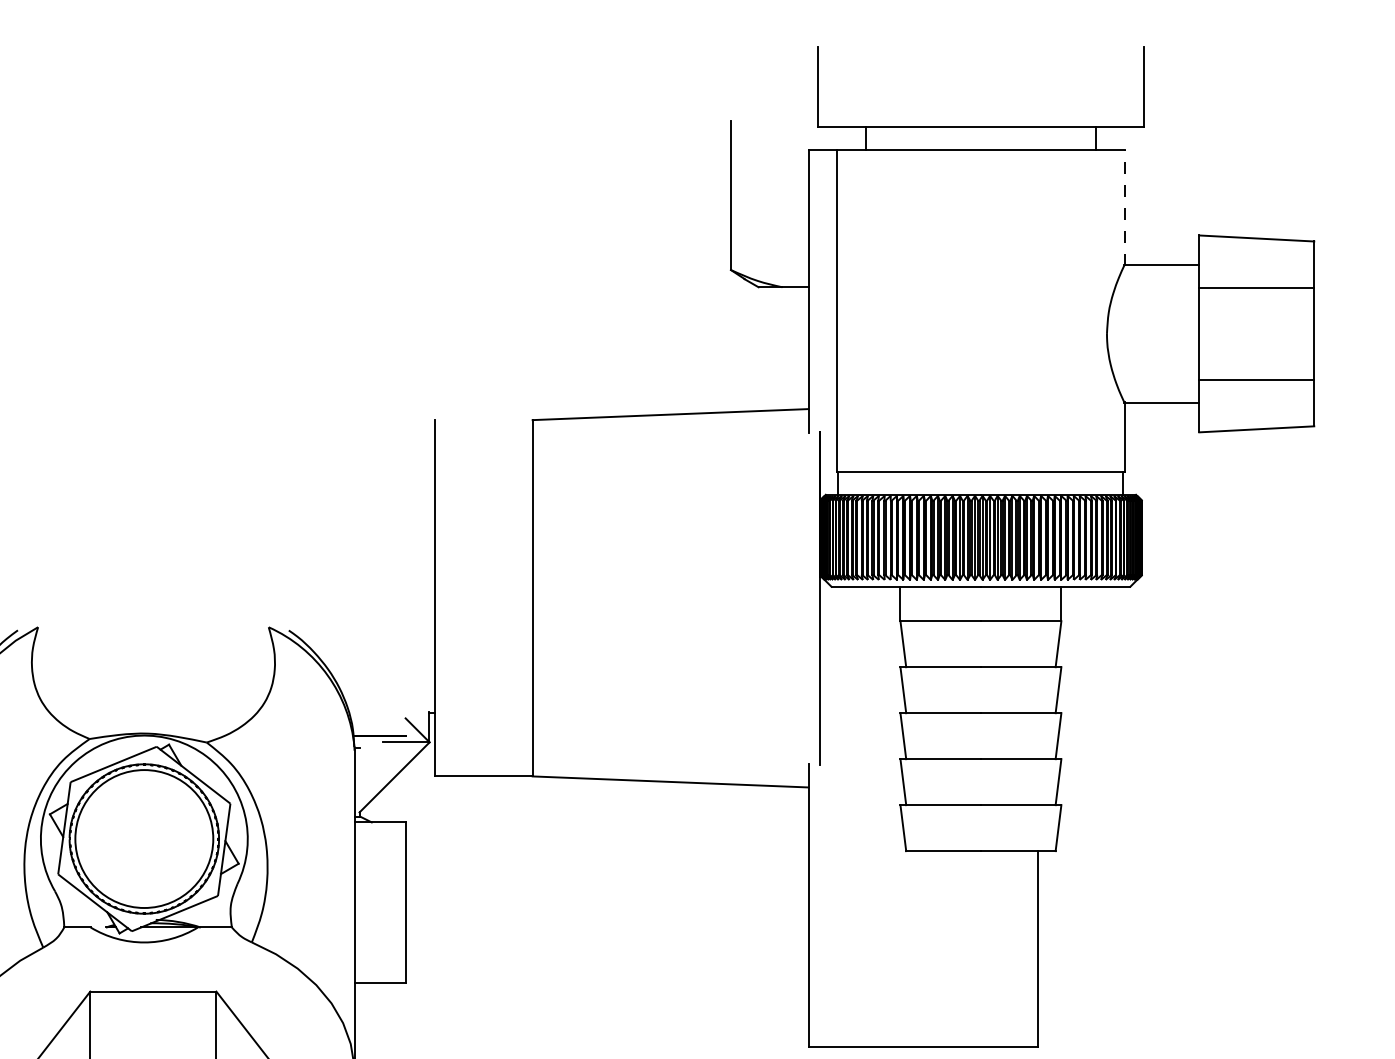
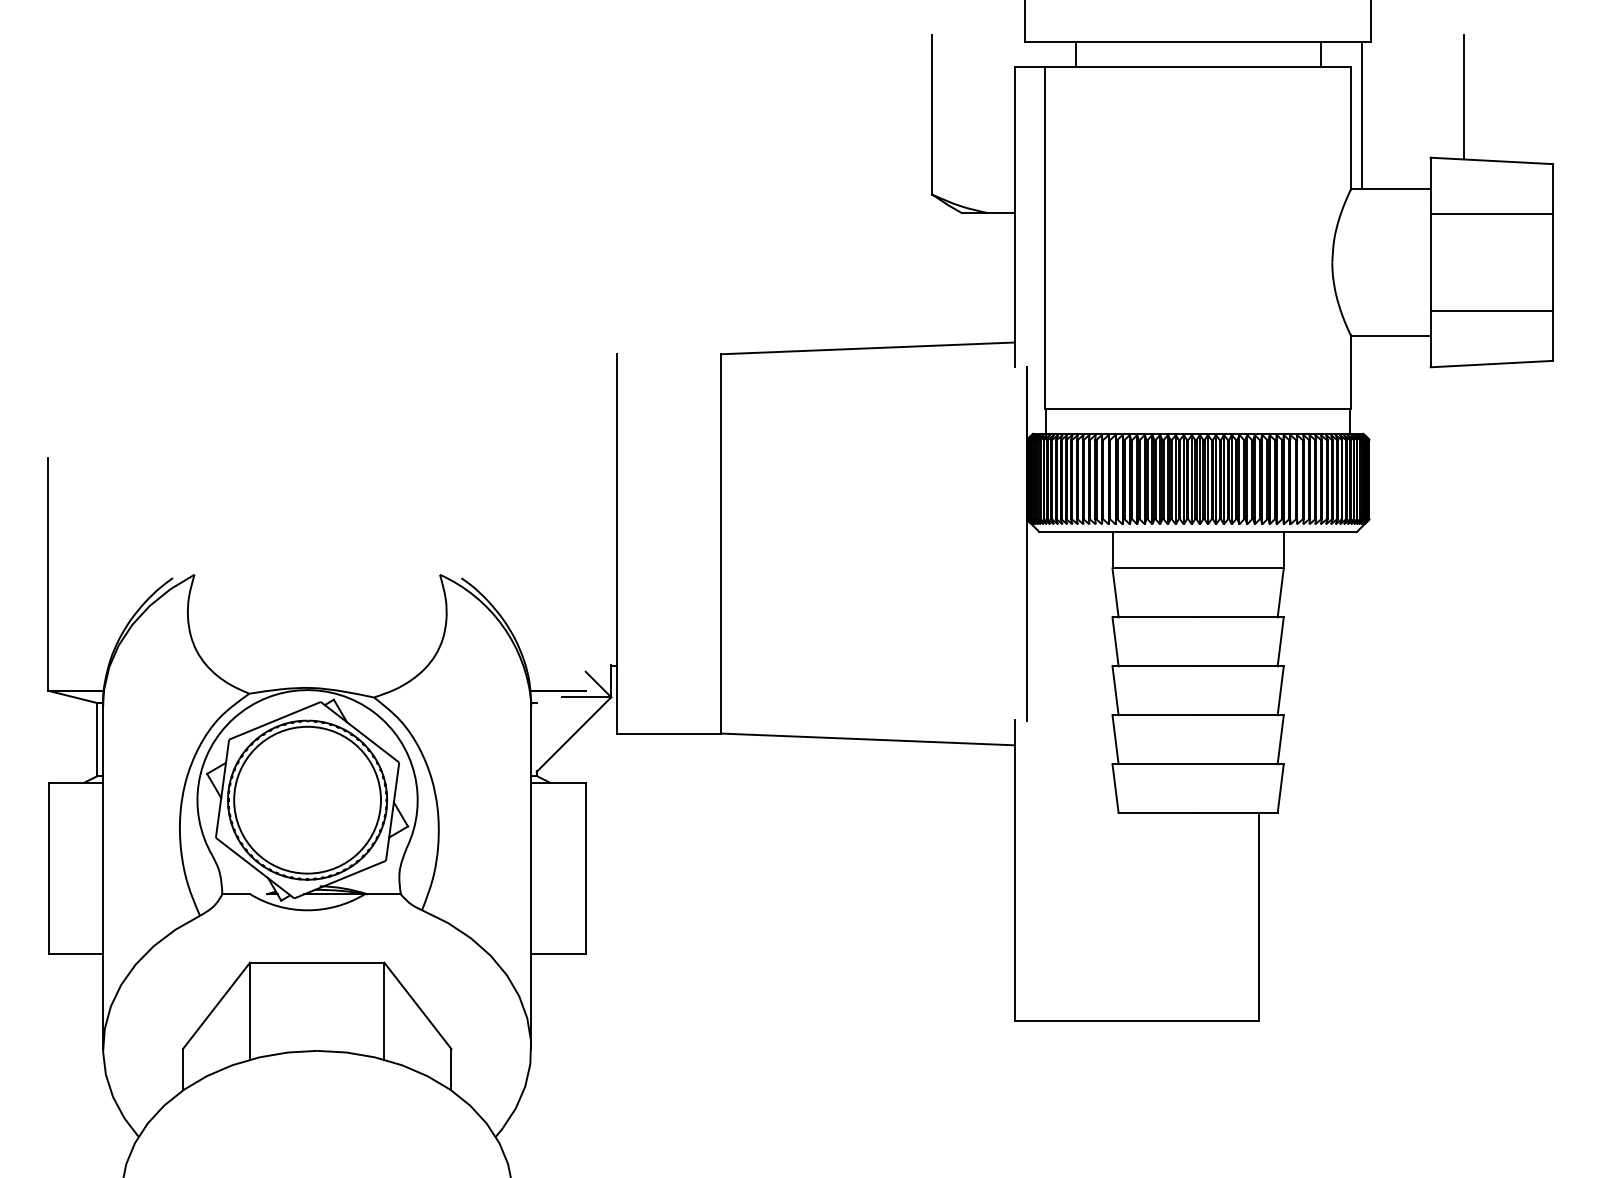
line: (1231, 178) -> (1464, 97), added
line: (1134, 195) -> (1361, 115), added
line: (1124, 207) -> (1351, 127), dashed -> solid

